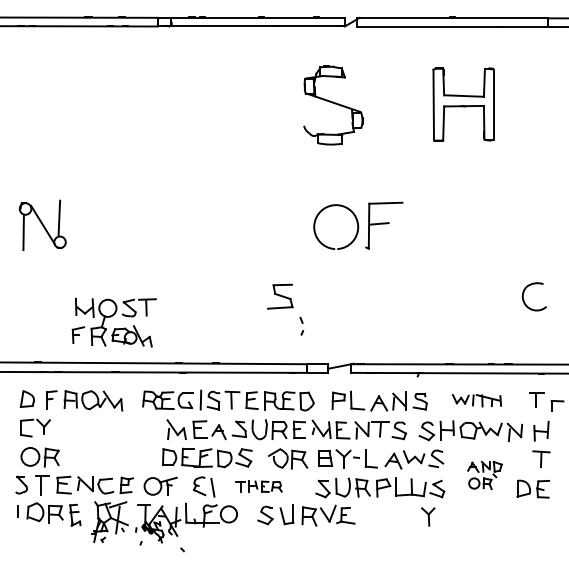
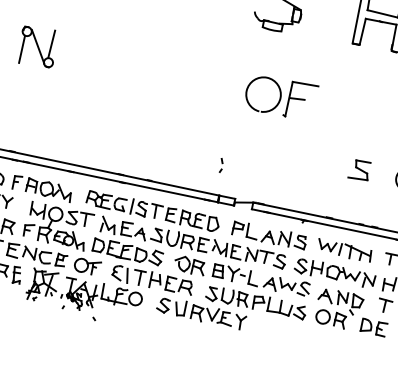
part: (280, 296) -> (359, 170), moved
part: (113, 322) -> (57, 226), moved
part: (476, 400) -> (344, 250), size x1.43
part: (484, 475) -> (338, 309), size x1.67
part: (258, 486) -> (162, 282), size x1.67
part: (428, 516) -> (240, 322), moved

